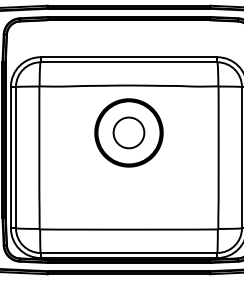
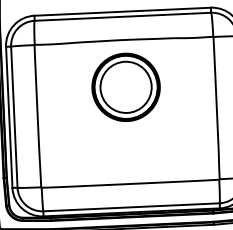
circle: (128, 132) -> (125, 86), size x1.67

